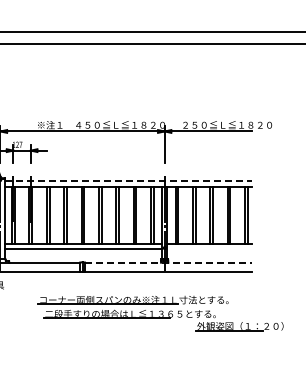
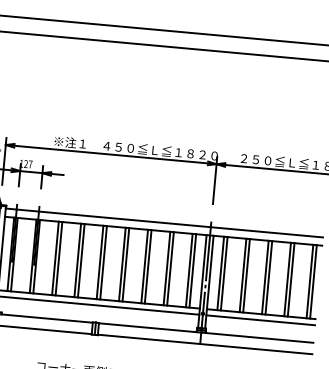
line: (128, 180) -> (164, 222), dashed -> solid
line: (209, 249) -> (260, 320), added
line: (168, 262) -> (206, 332), dashed -> solid

